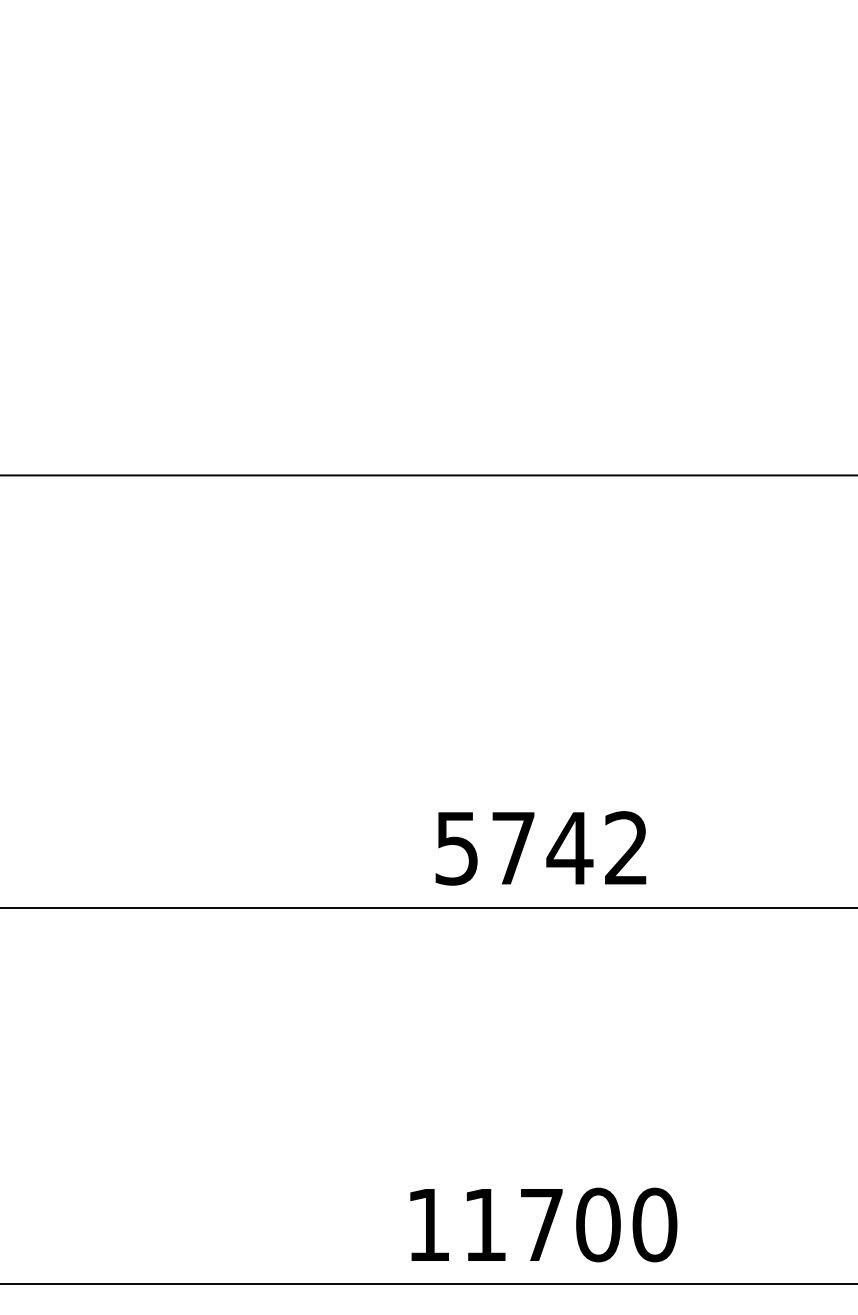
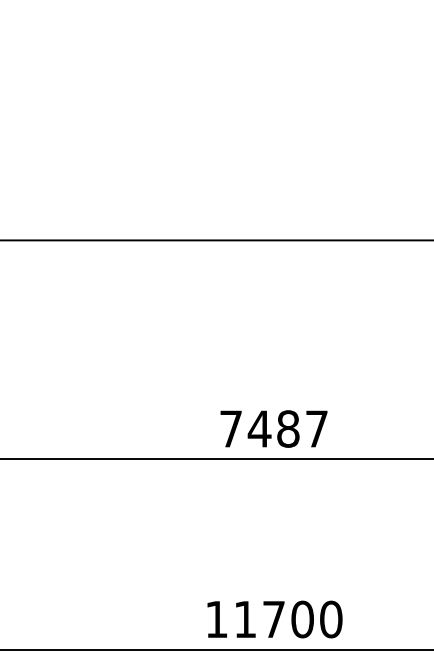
text: (540, 847) -> (273, 428), 5742 -> 7487

